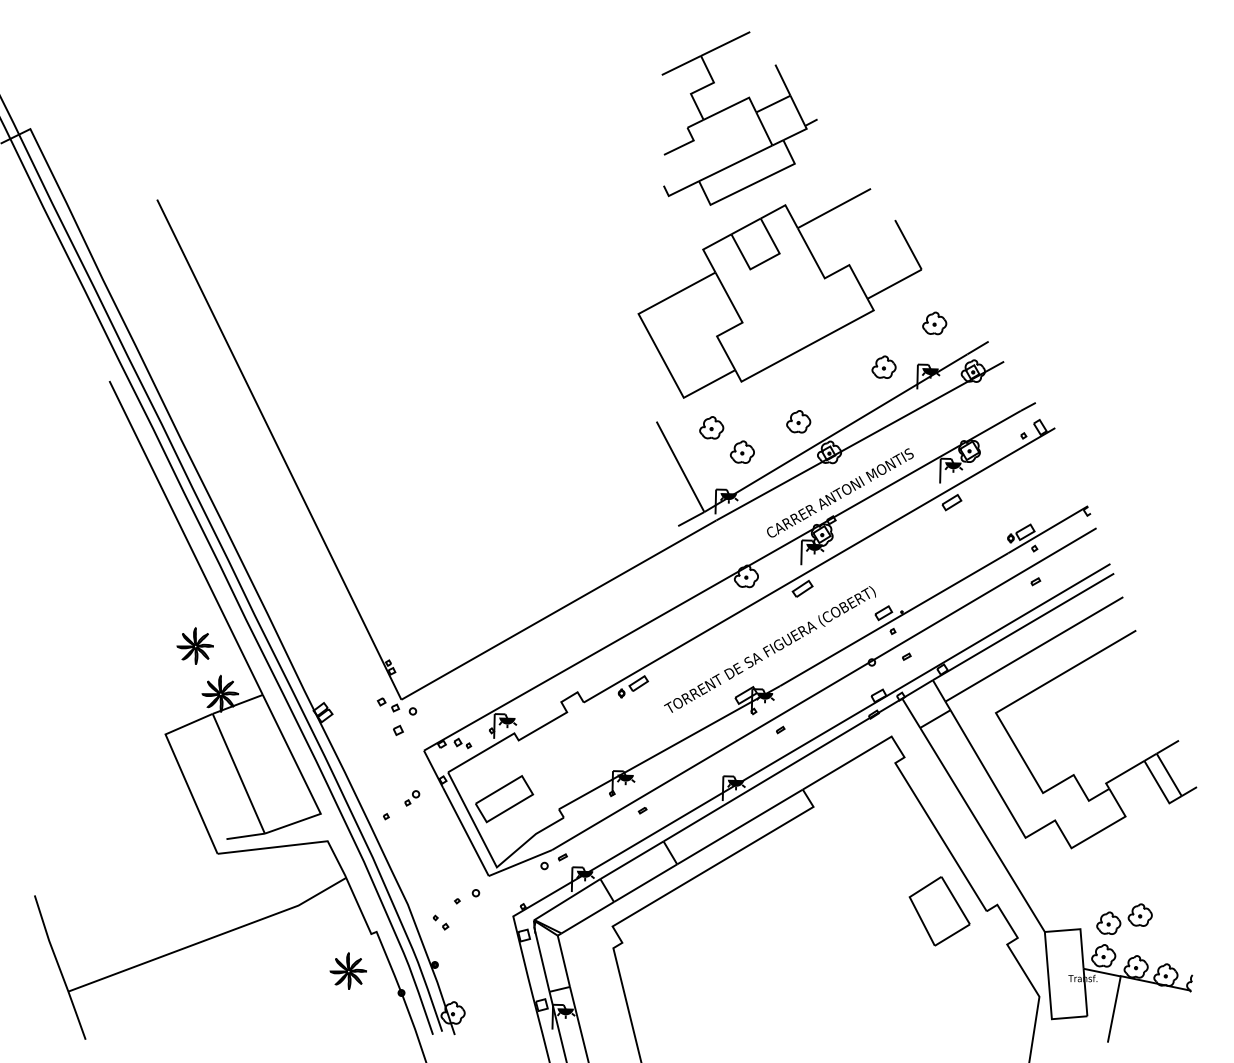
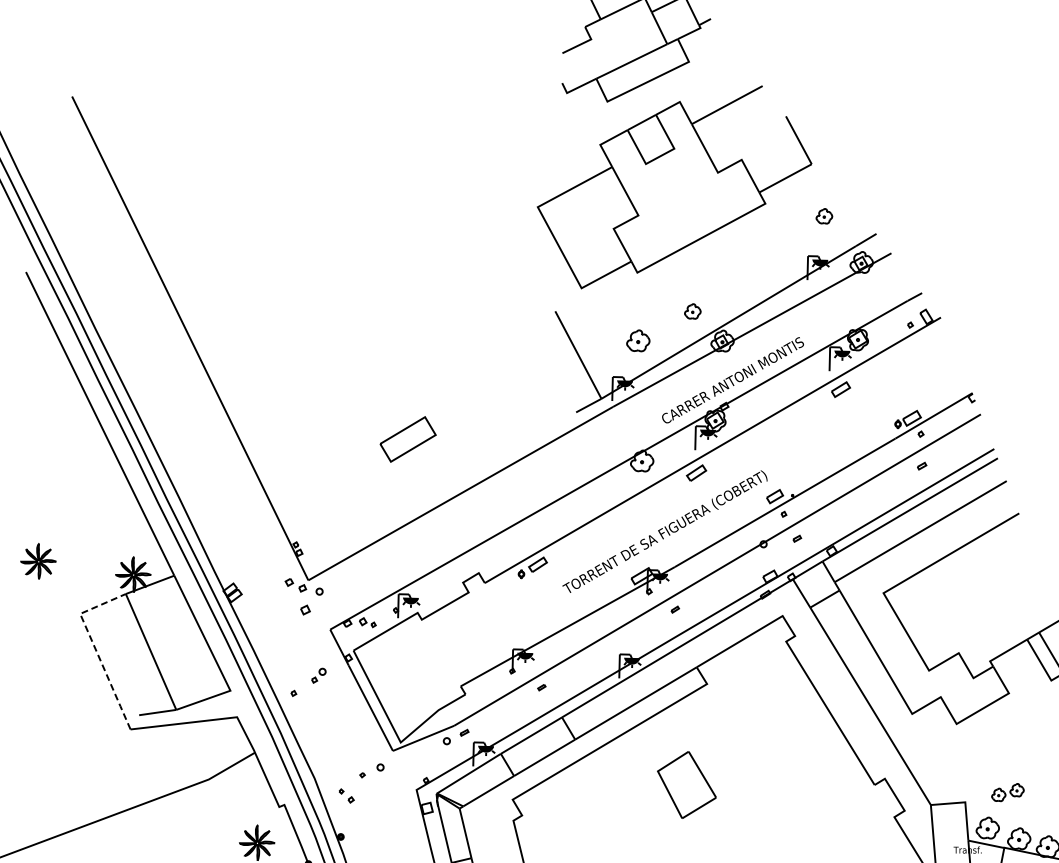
part: (934, 323) -> (824, 216), size x0.7
part: (883, 366) -> (774, 257), removed
part: (798, 421) -> (692, 311), size x0.7
part: (711, 427) -> (608, 316), removed
part: (194, 645) -> (37, 560), moved
line: (181, 770) -> (95, 648), solid -> dashed
part: (504, 799) -> (408, 439), moved
part: (939, 911) -> (686, 785), moved
part: (1124, 918) -> (1007, 791), size x0.6

